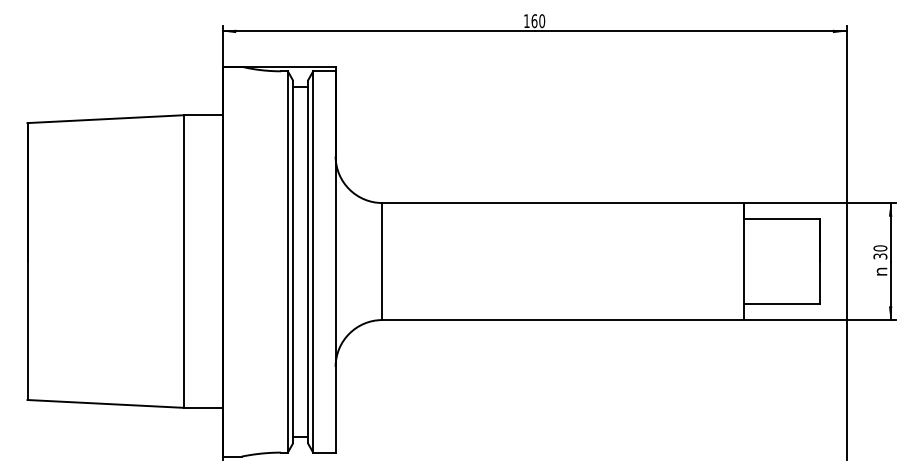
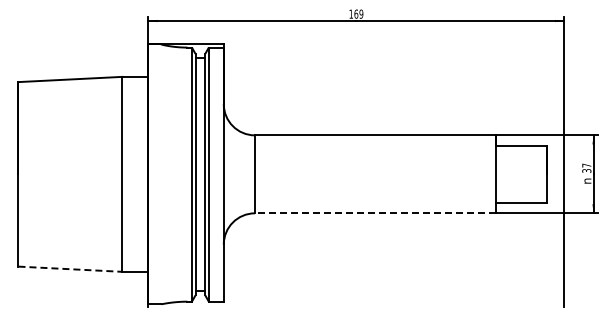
text: (542, 21) -> (361, 14), 160 -> 169
text: (879, 248) -> (586, 165), 30 -> 37
line: (561, 320) -> (374, 213), solid -> dashed
line: (105, 404) -> (70, 269), solid -> dashed

